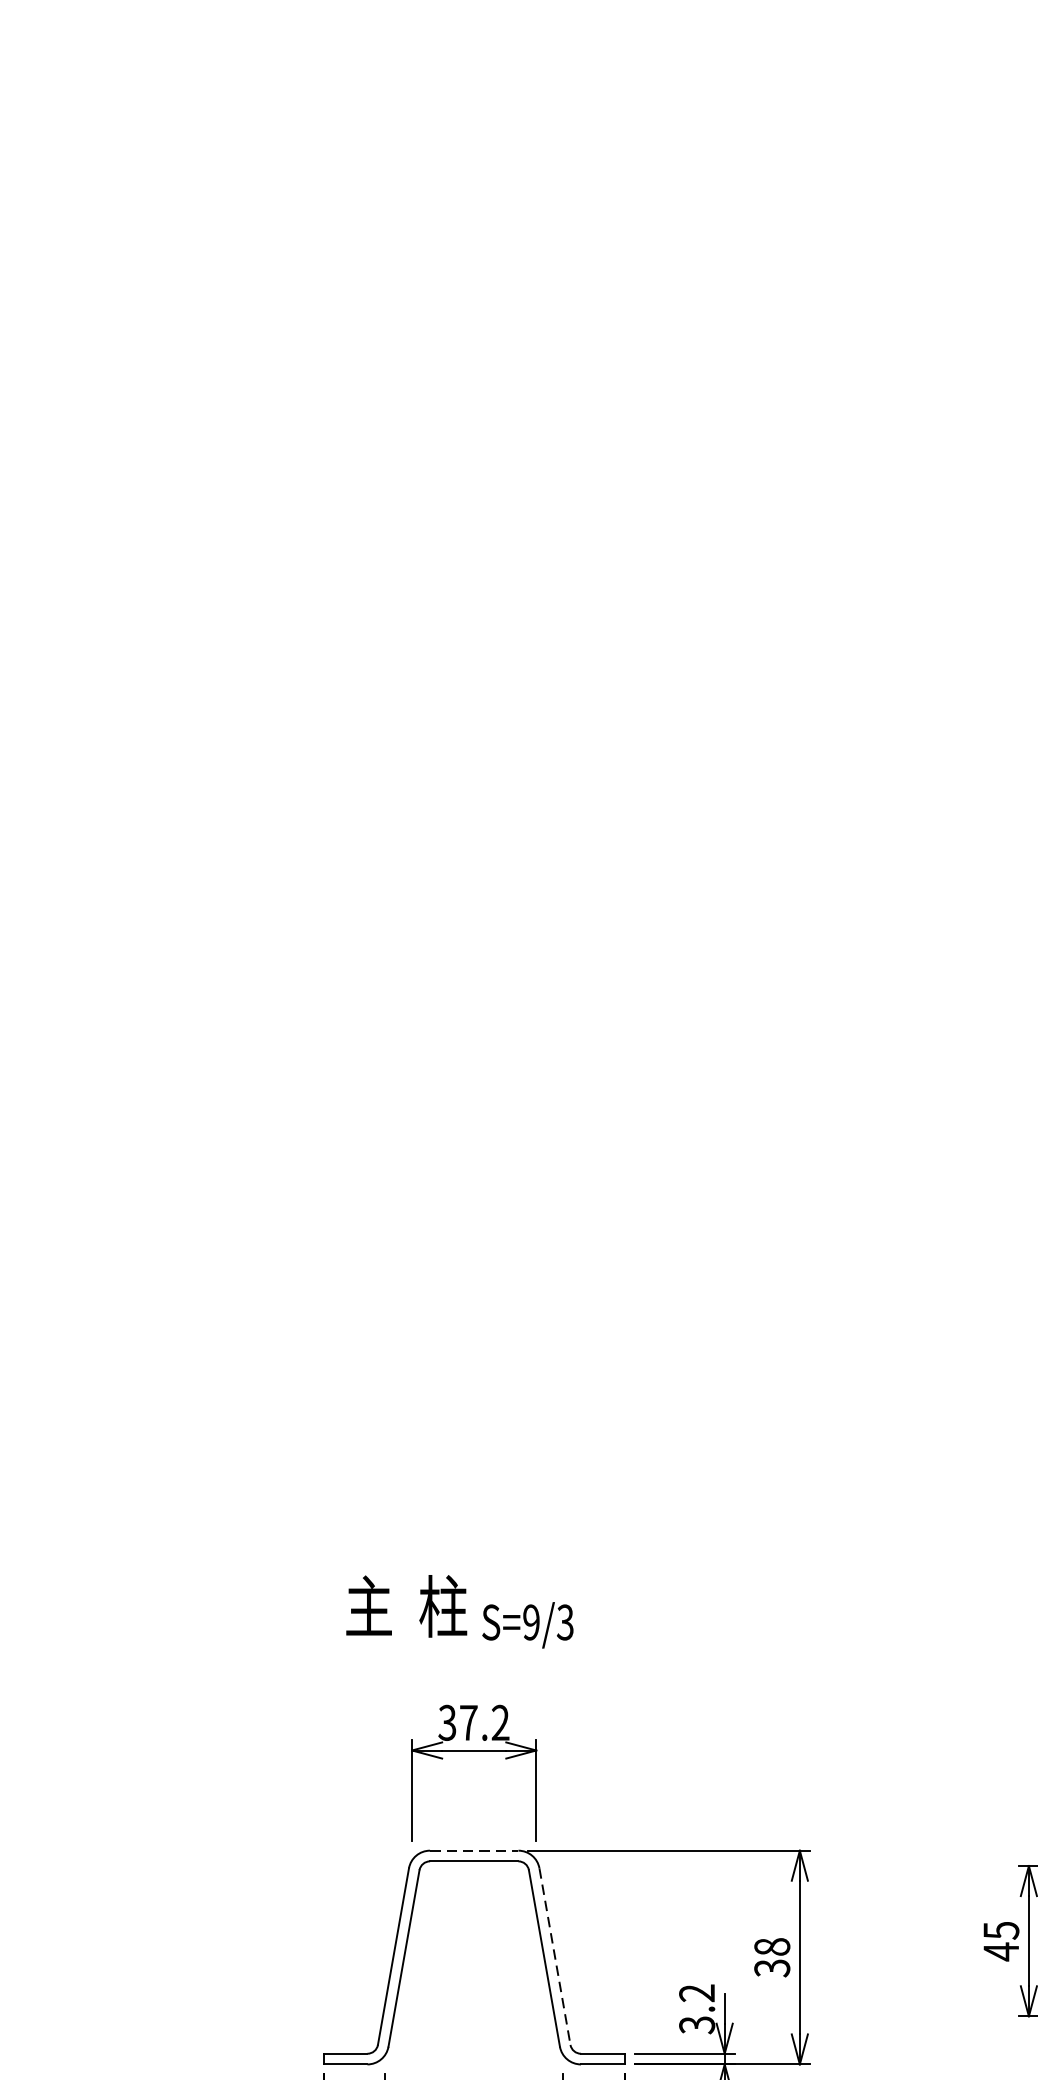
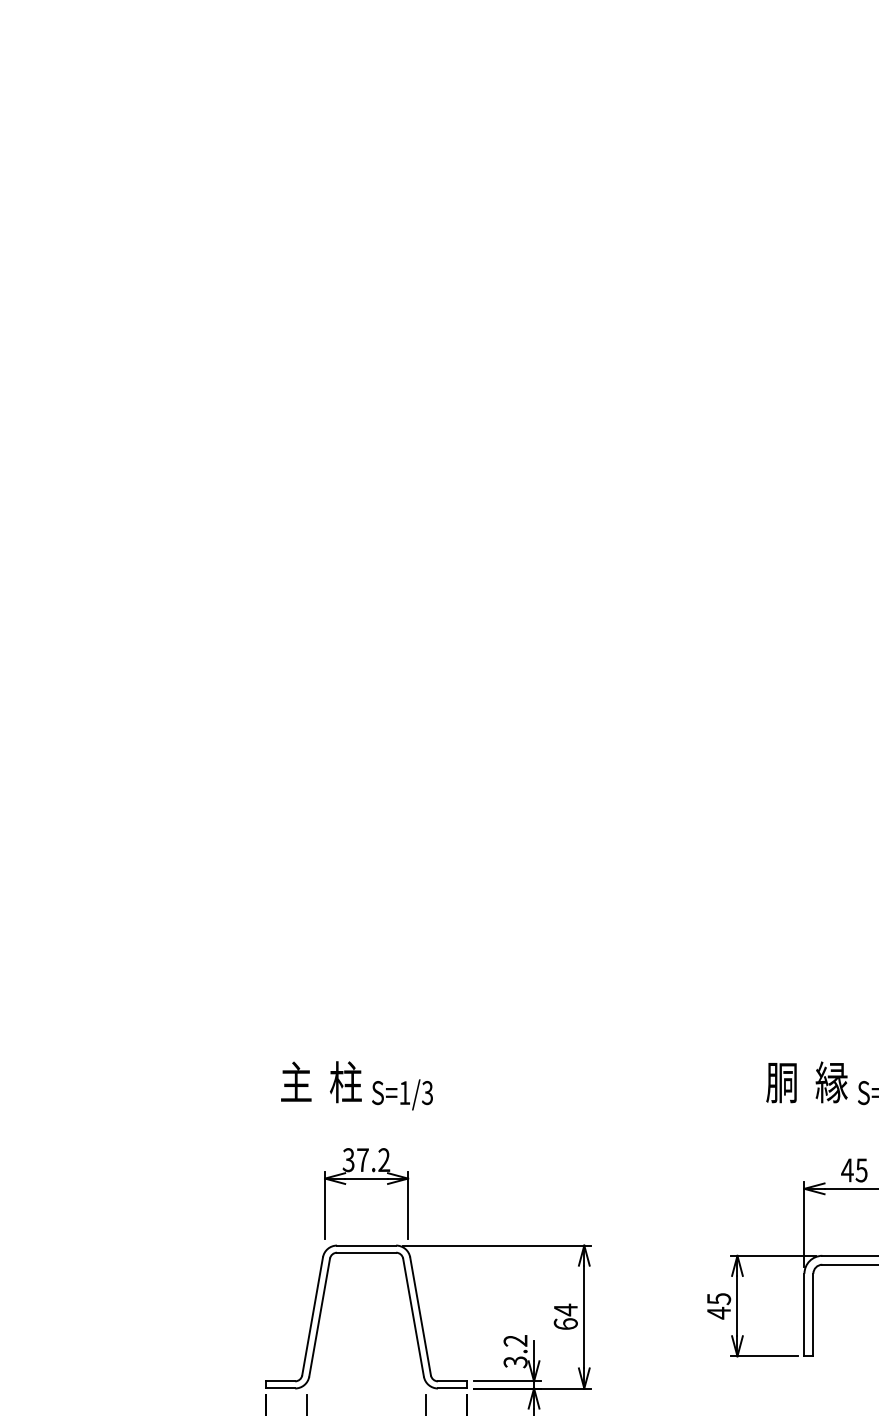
text: (530, 1623) -> (404, 1093), S=9/3 -> S=1/3
line: (474, 1850) -> (366, 1245), dashed -> solid
line: (554, 1956) -> (420, 1316), dashed -> solid
text: (771, 1956) -> (565, 1316), 38 -> 64

